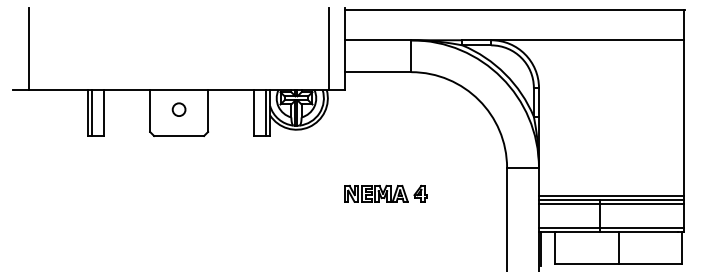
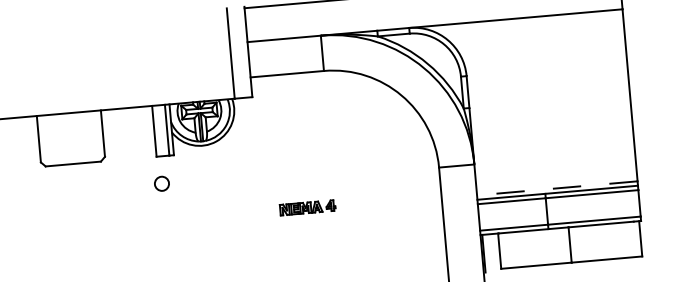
circle: (178, 109) -> (161, 183), moved
part: (385, 193) -> (307, 207), size x0.6
line: (611, 195) -> (557, 187), solid -> dashed

